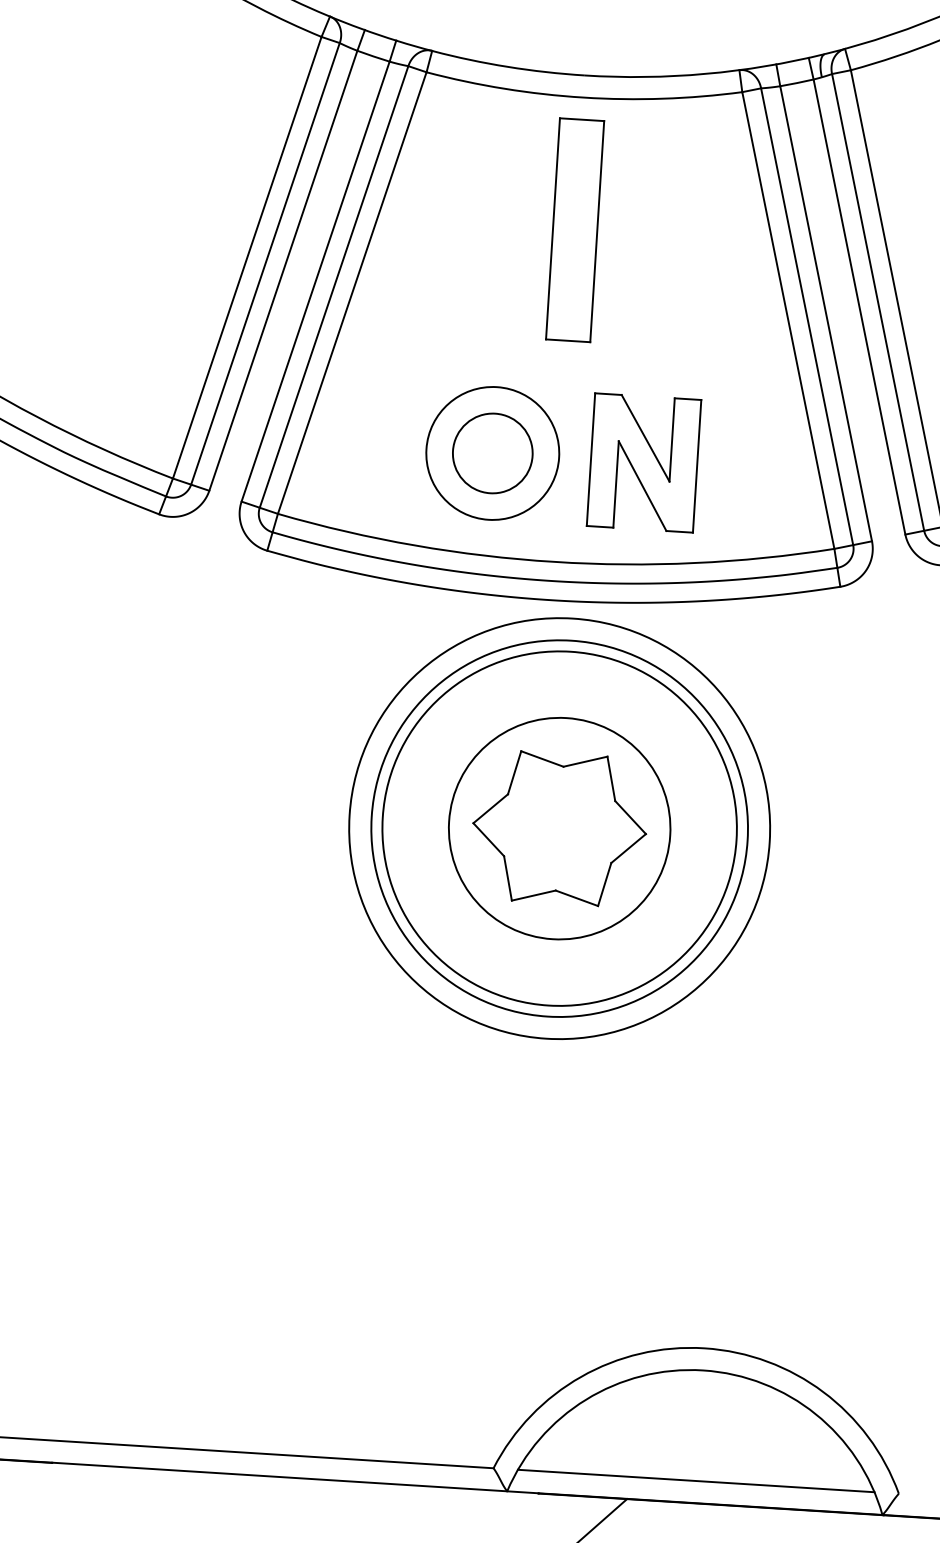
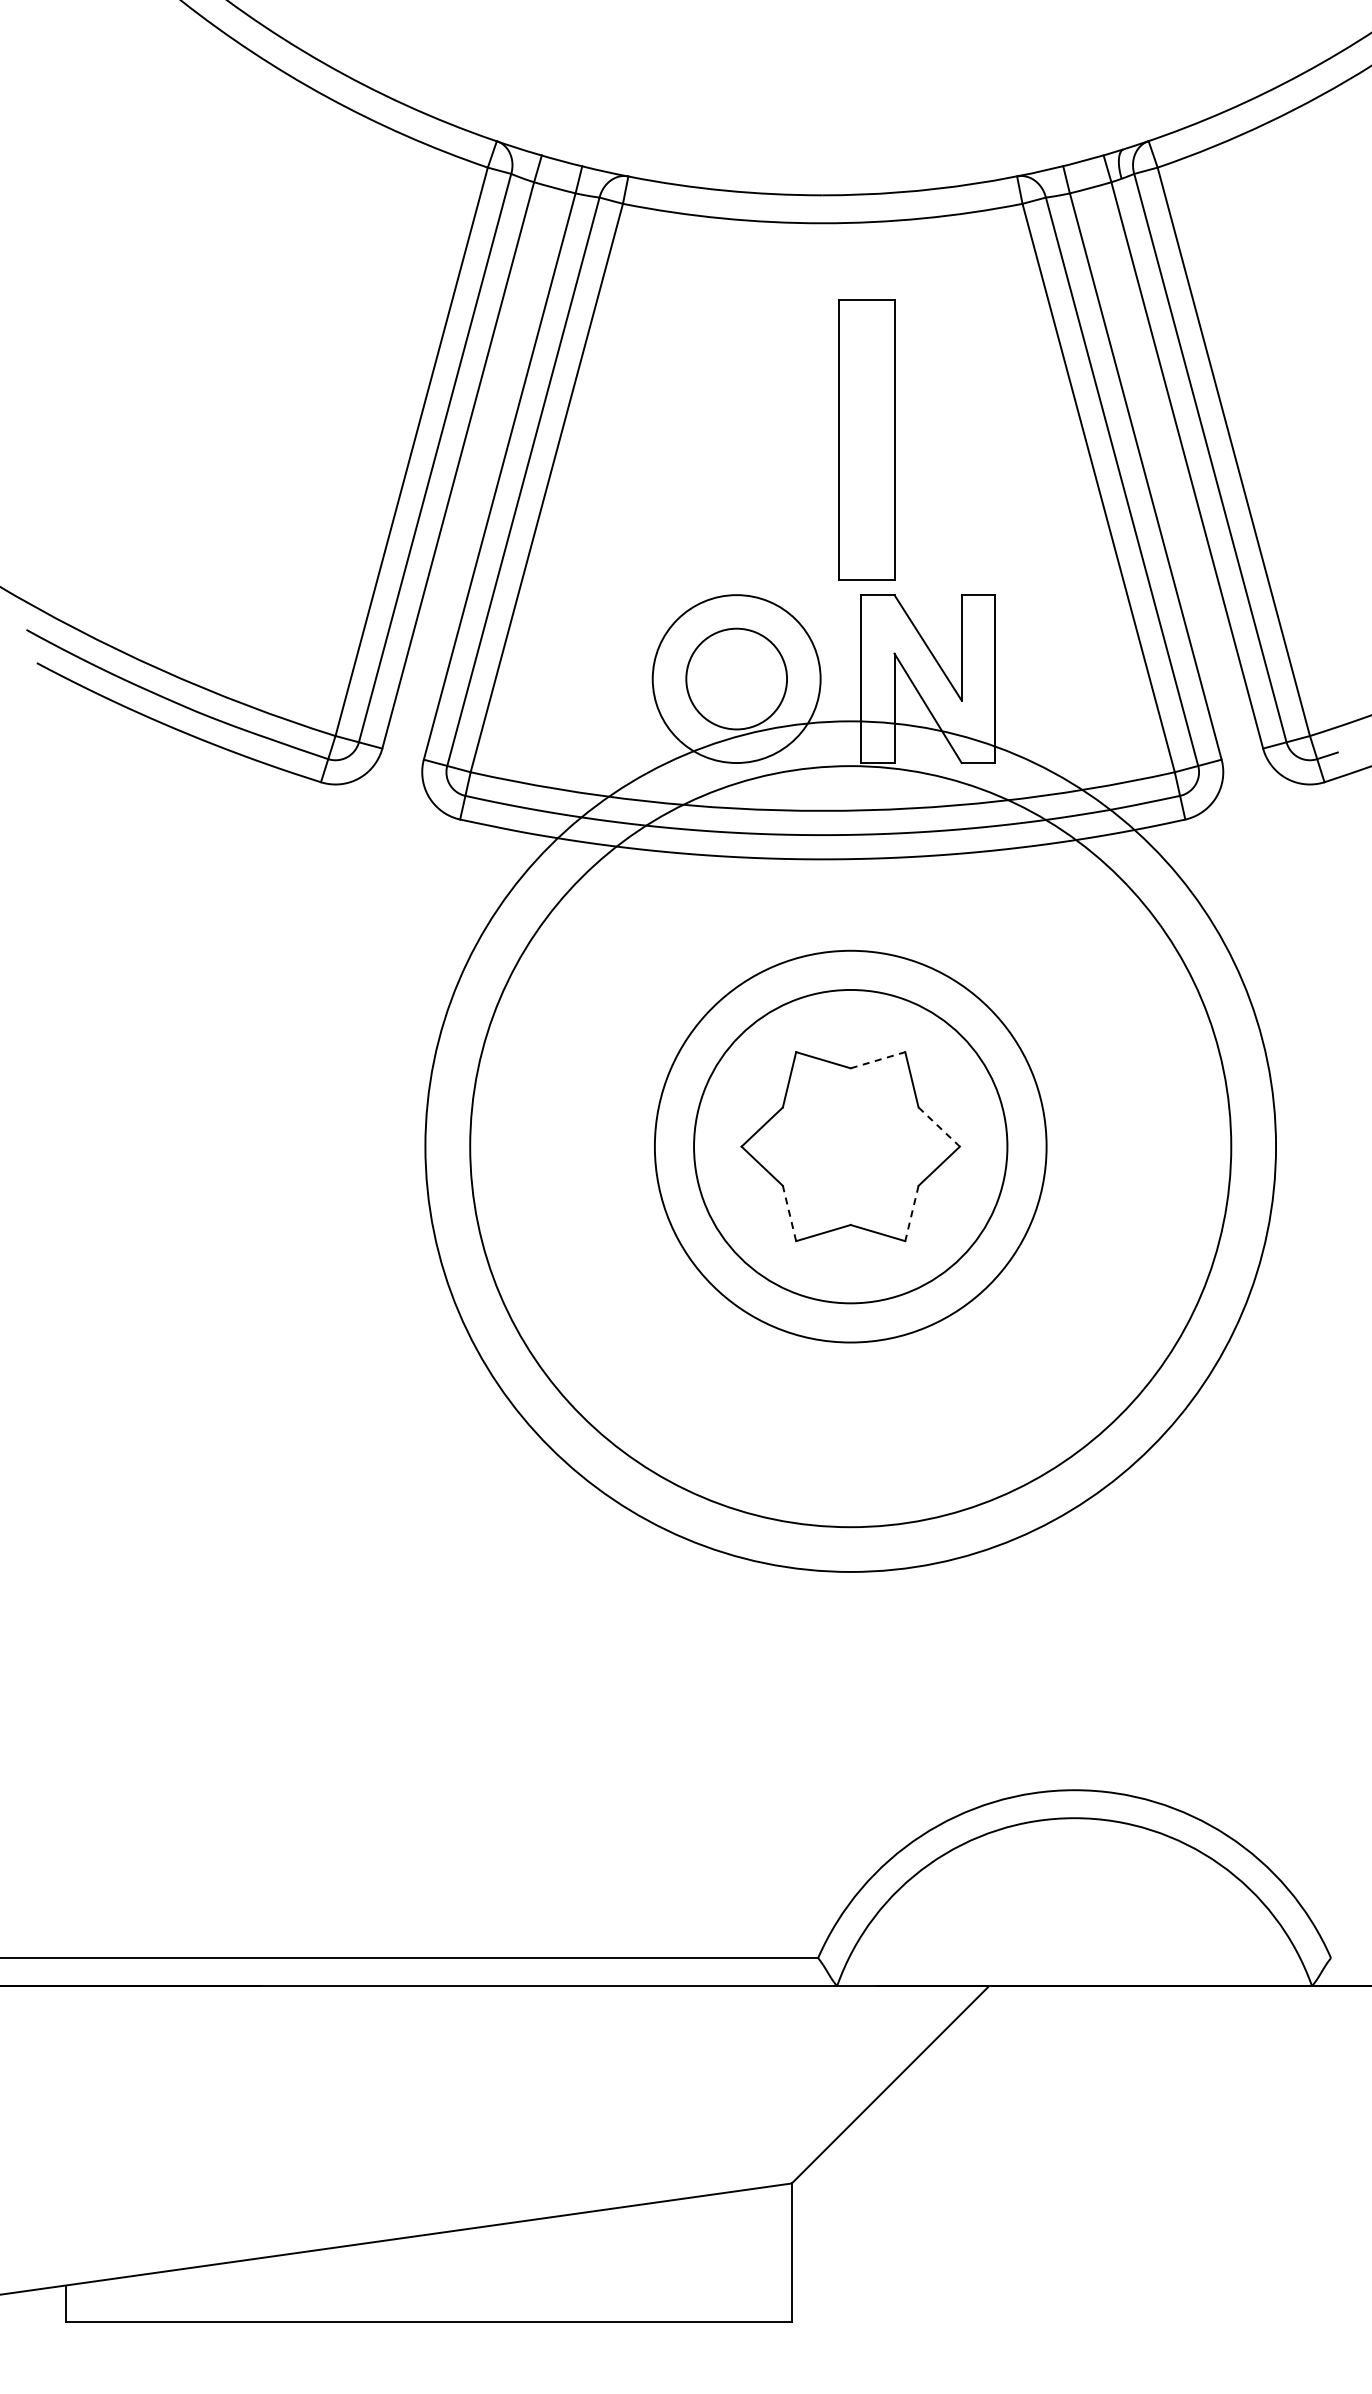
part: (574, 229) -> (866, 439), moved
line: (585, 761) -> (878, 1060), solid -> dashed
line: (630, 817) -> (939, 1127), solid -> dashed
circle: (559, 828) -> (850, 1146), size x0.7
circle: (559, 828) -> (850, 1146), size x1.4
circle: (559, 828) -> (850, 1146), size x1.6
circle: (559, 828) -> (850, 1146), size x1.6
line: (507, 878) -> (789, 1213), solid -> dashed
line: (604, 885) -> (911, 1214), solid -> dashed
line: (696, 1481) -> (1074, 1958), removed

